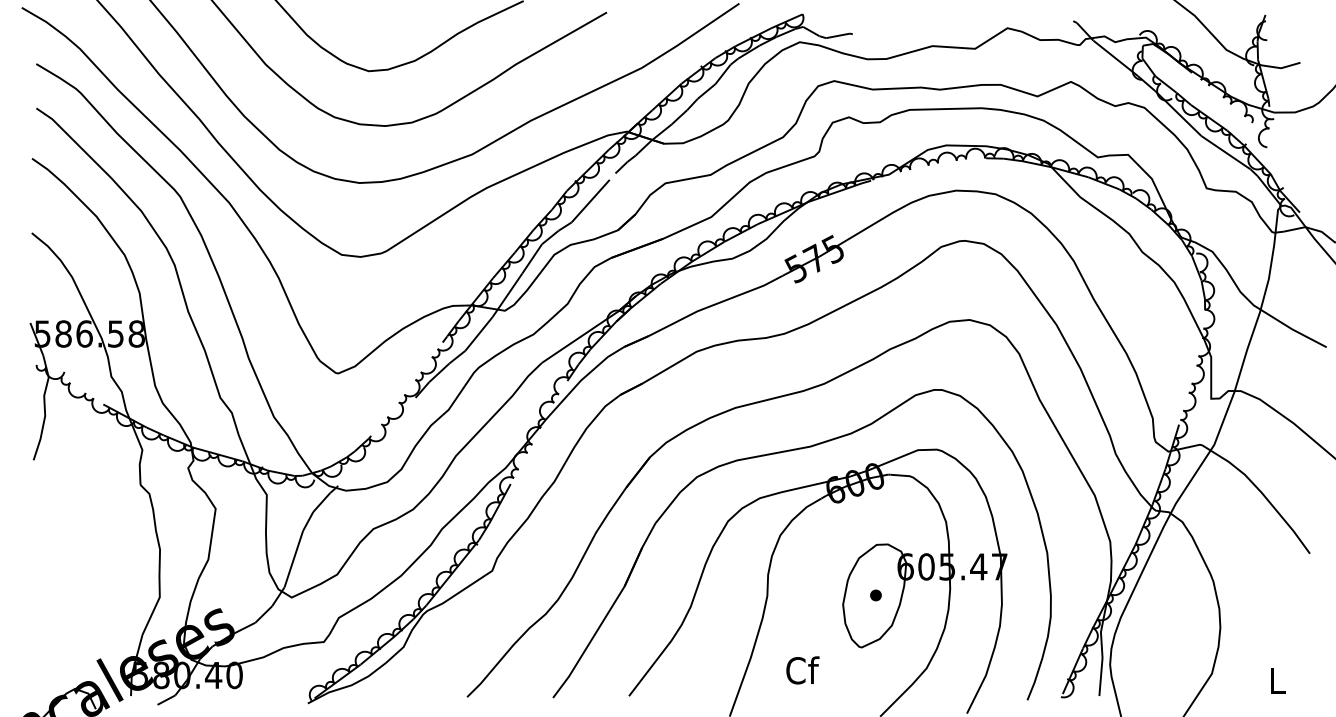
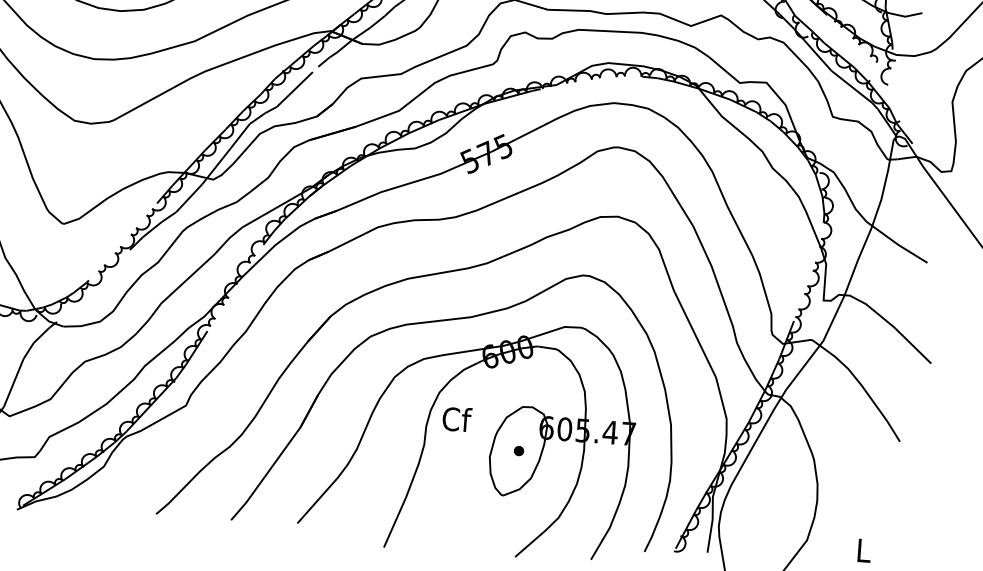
text: (802, 670) -> (456, 419), moved

